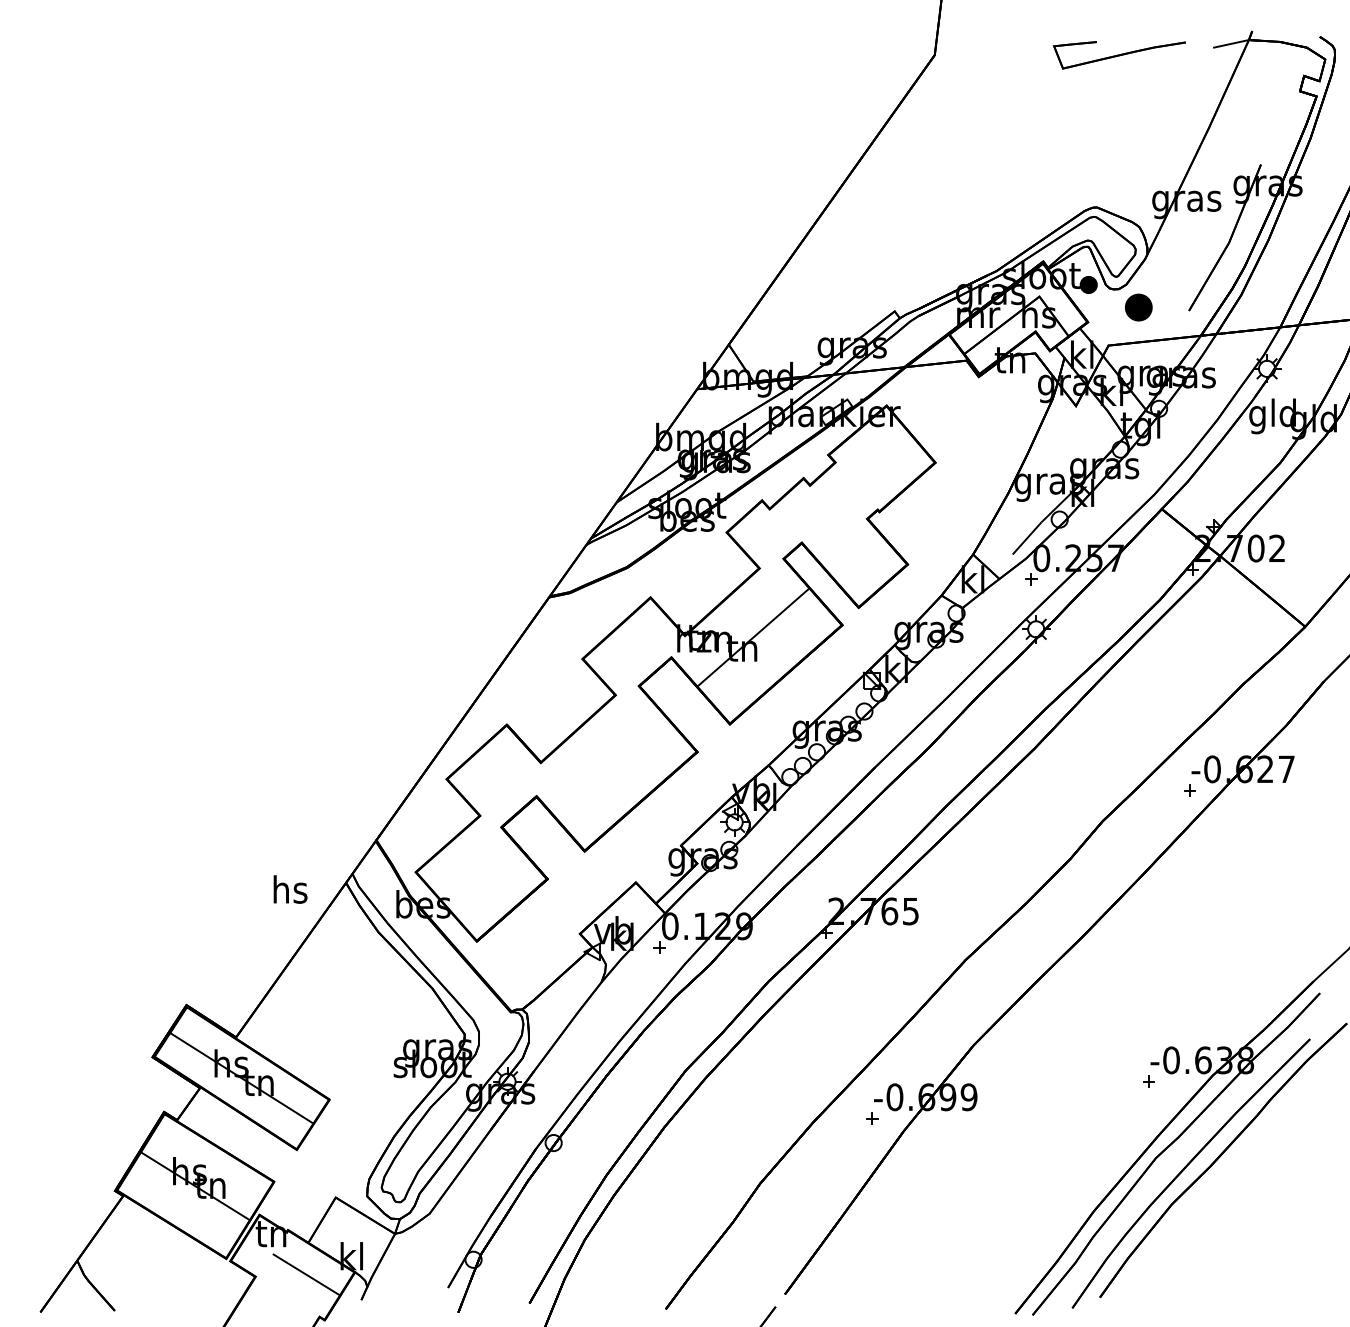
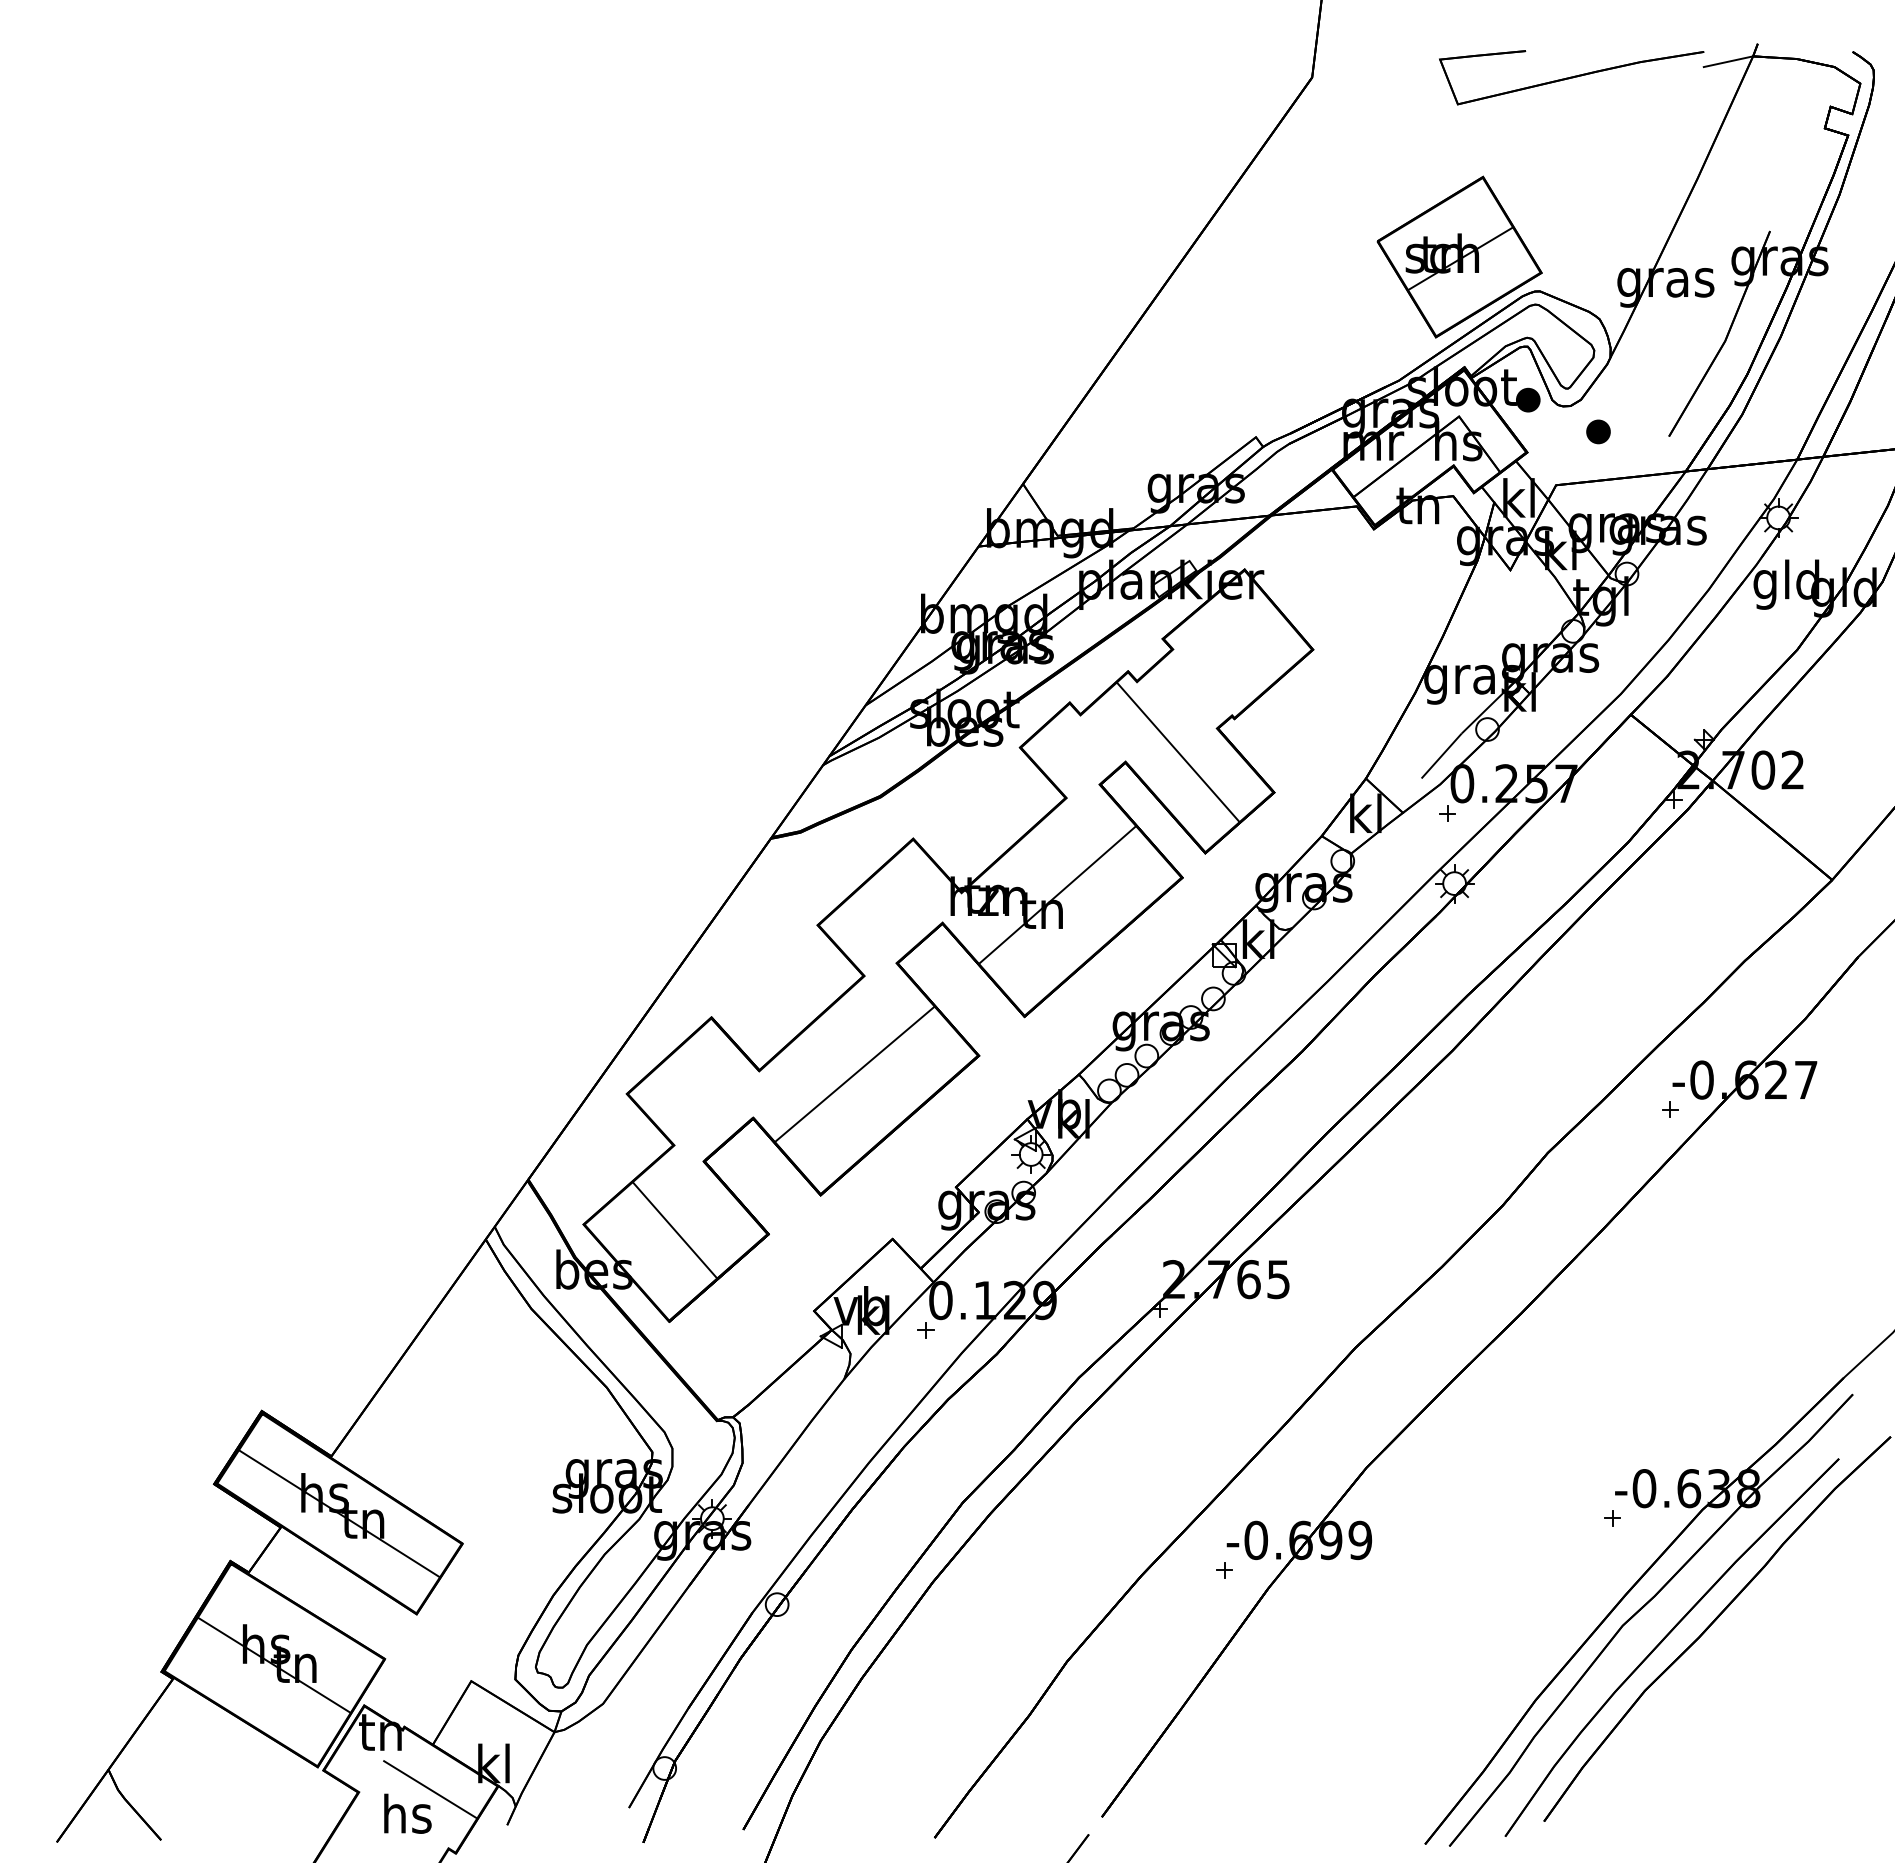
part: (1119, 55) -> (1571, 77), size x1.43
part: (1039, 182) -> (1459, 256), added
part: (1138, 307) -> (1598, 431), size x0.62
line: (839, 535) -> (1178, 752), added
line: (608, 765) -> (854, 1074), added
line: (480, 876) -> (674, 1230), added
text: (290, 889) -> (407, 1813), moved

